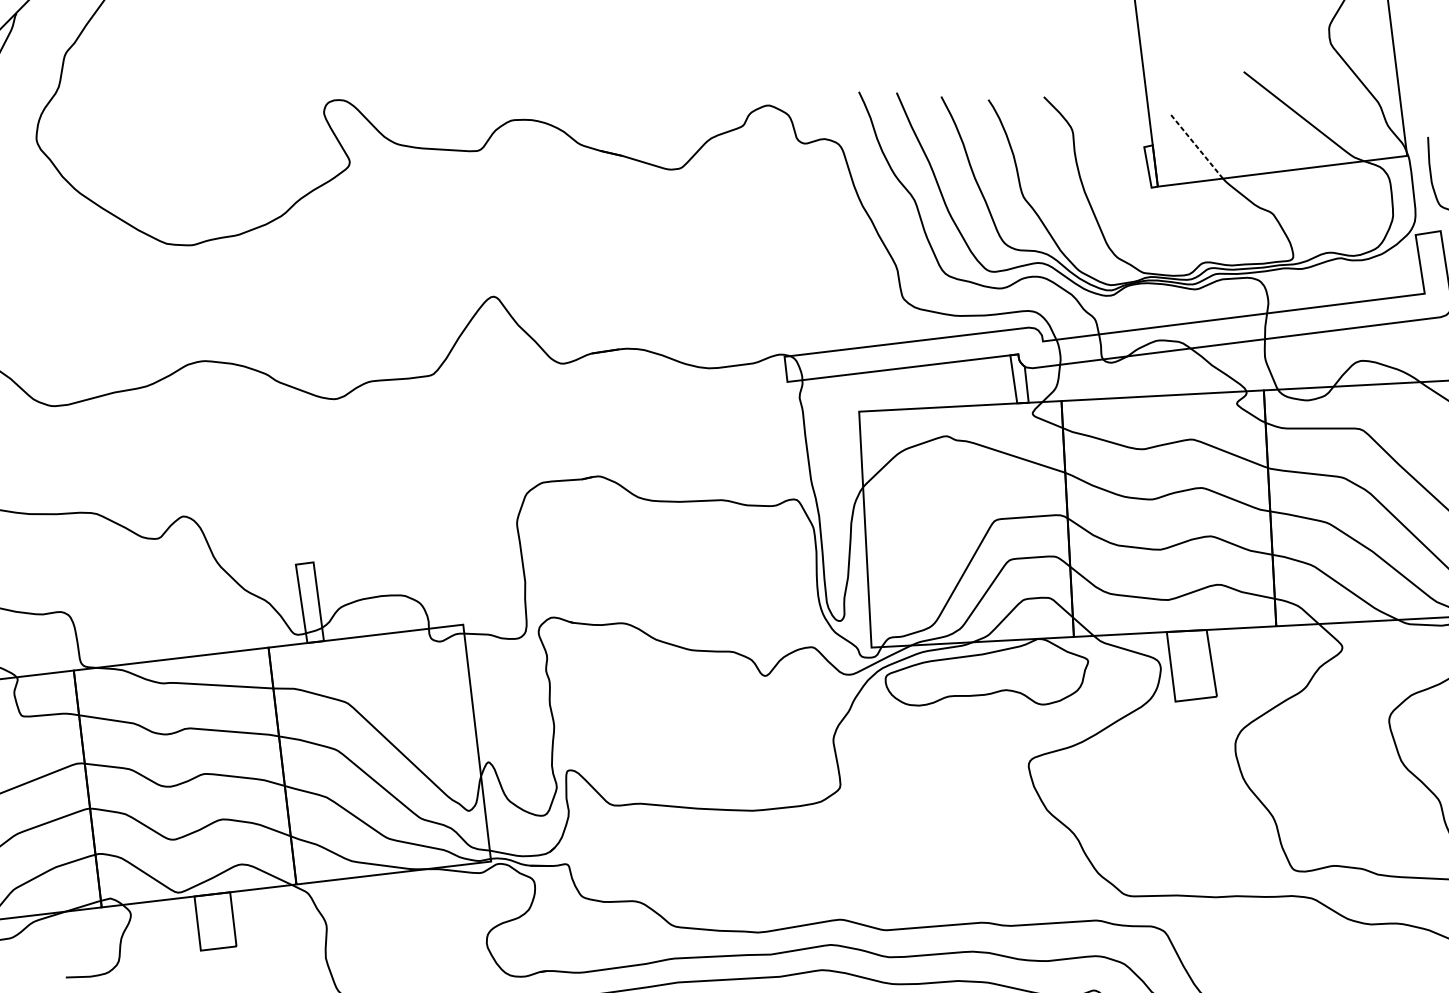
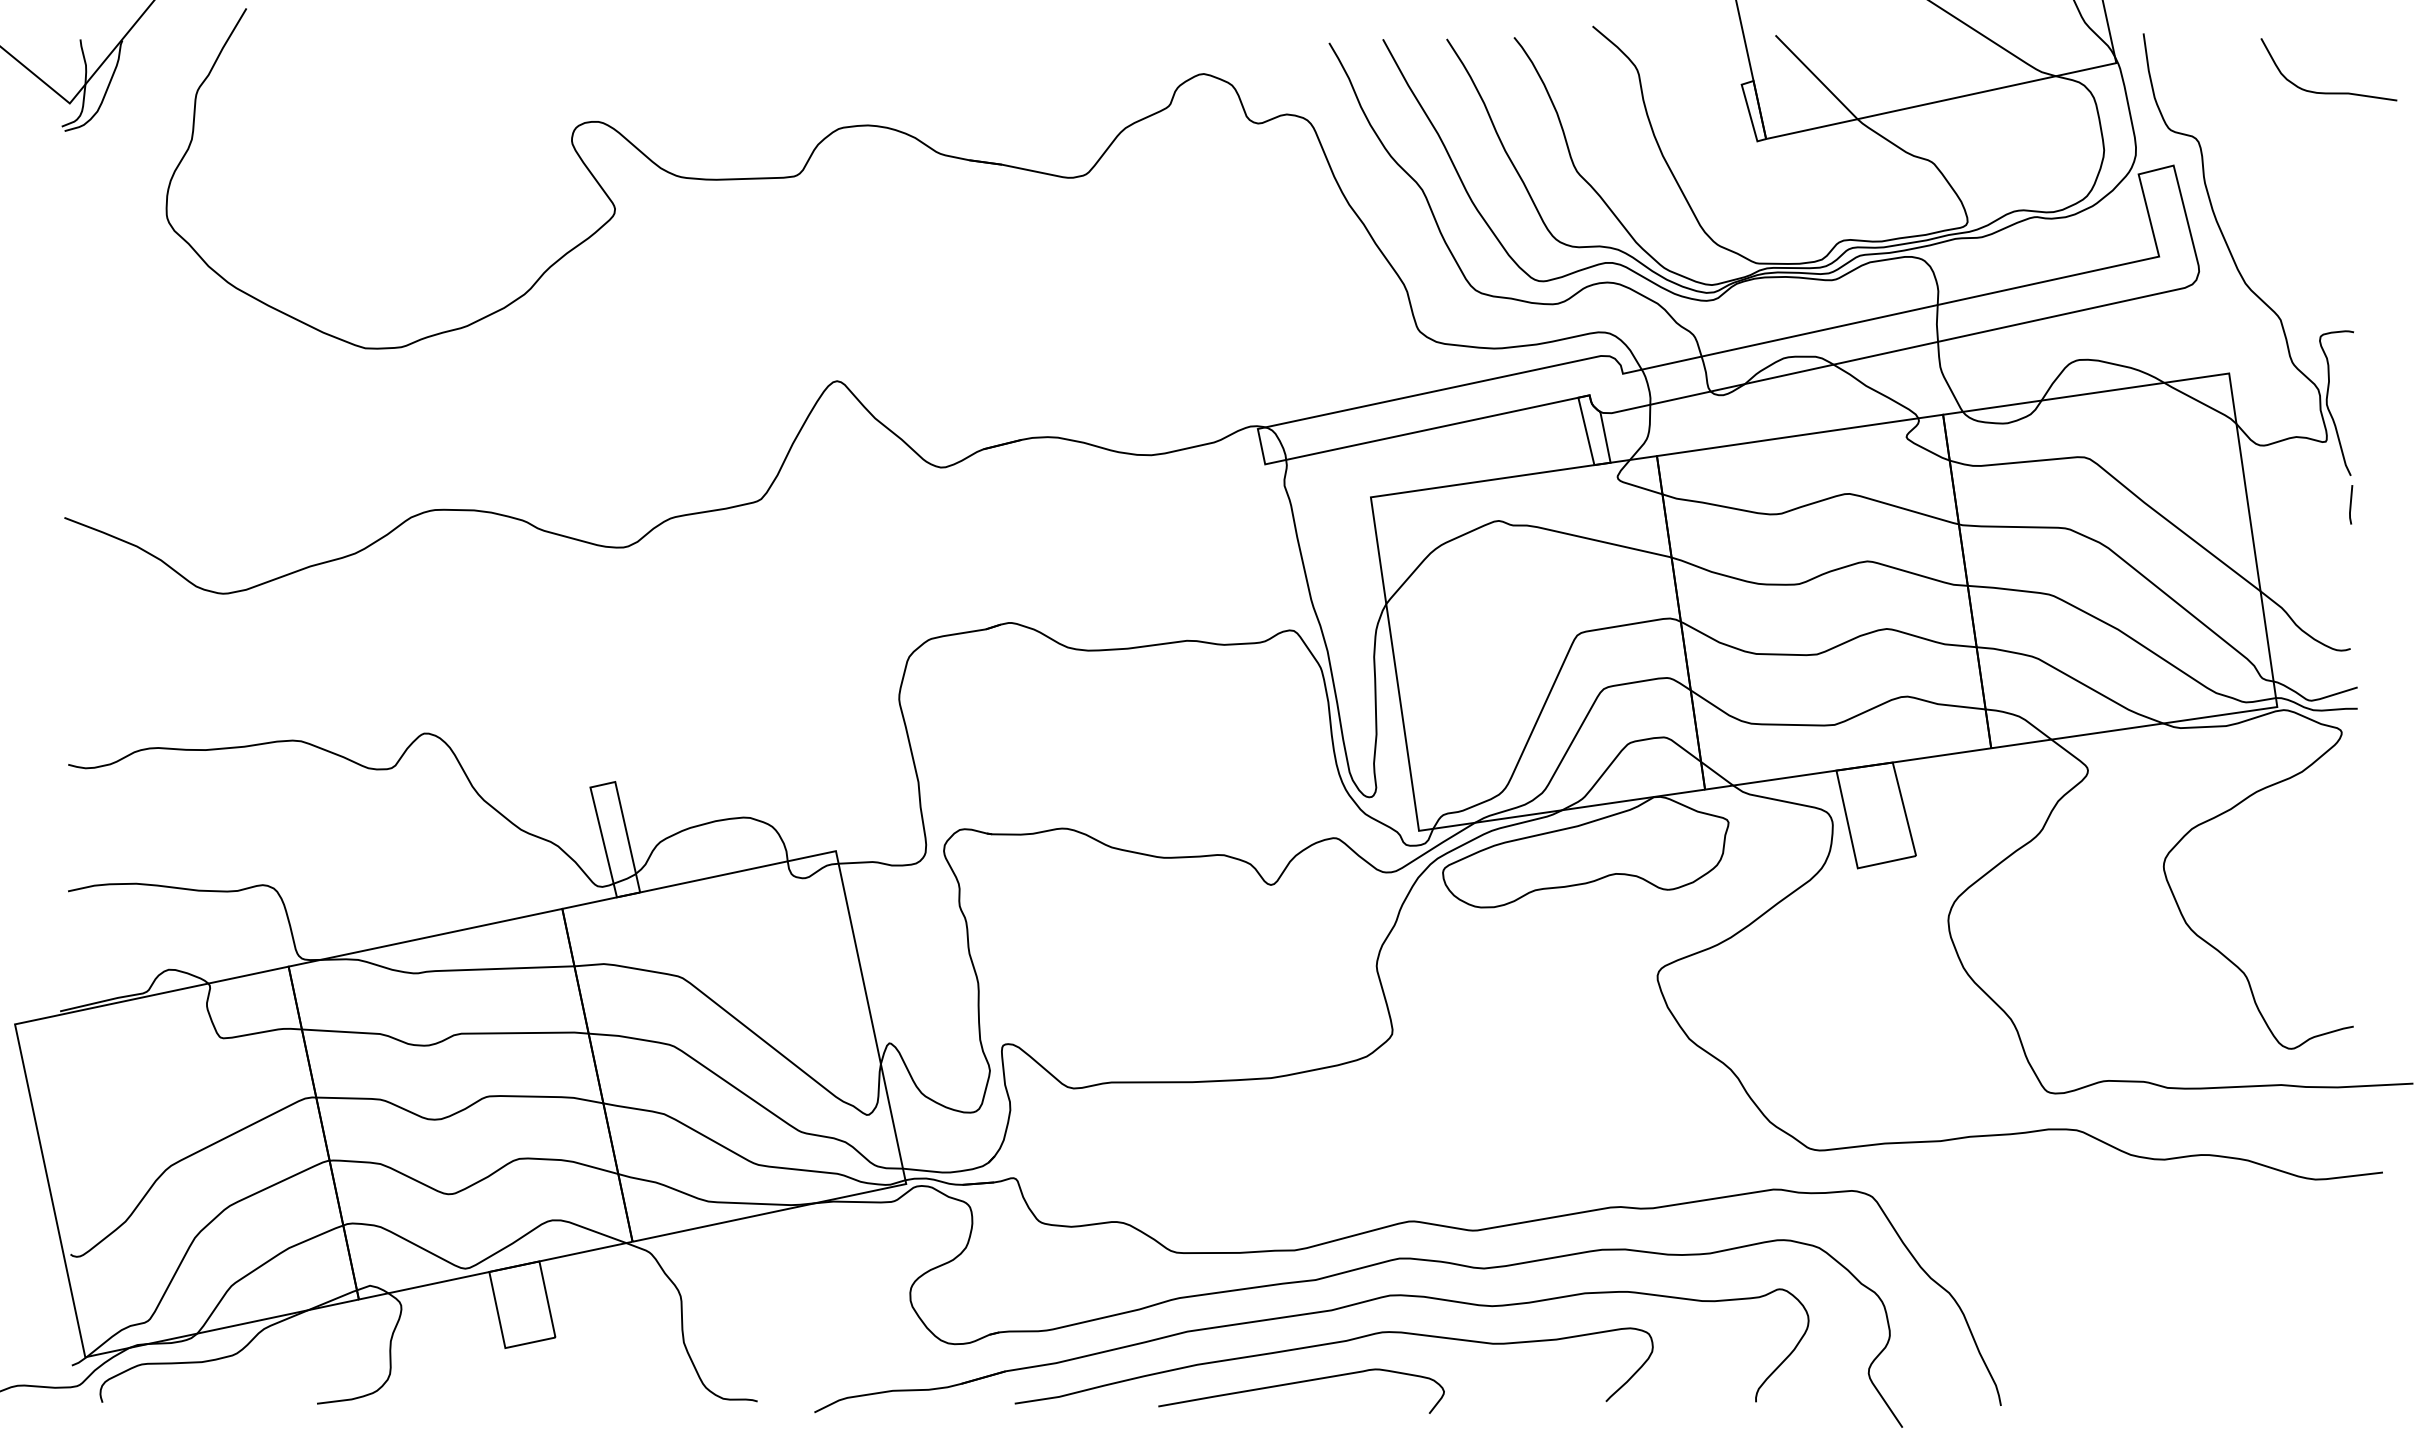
line: (1196, 146) -> (1816, 77), dashed -> solid

